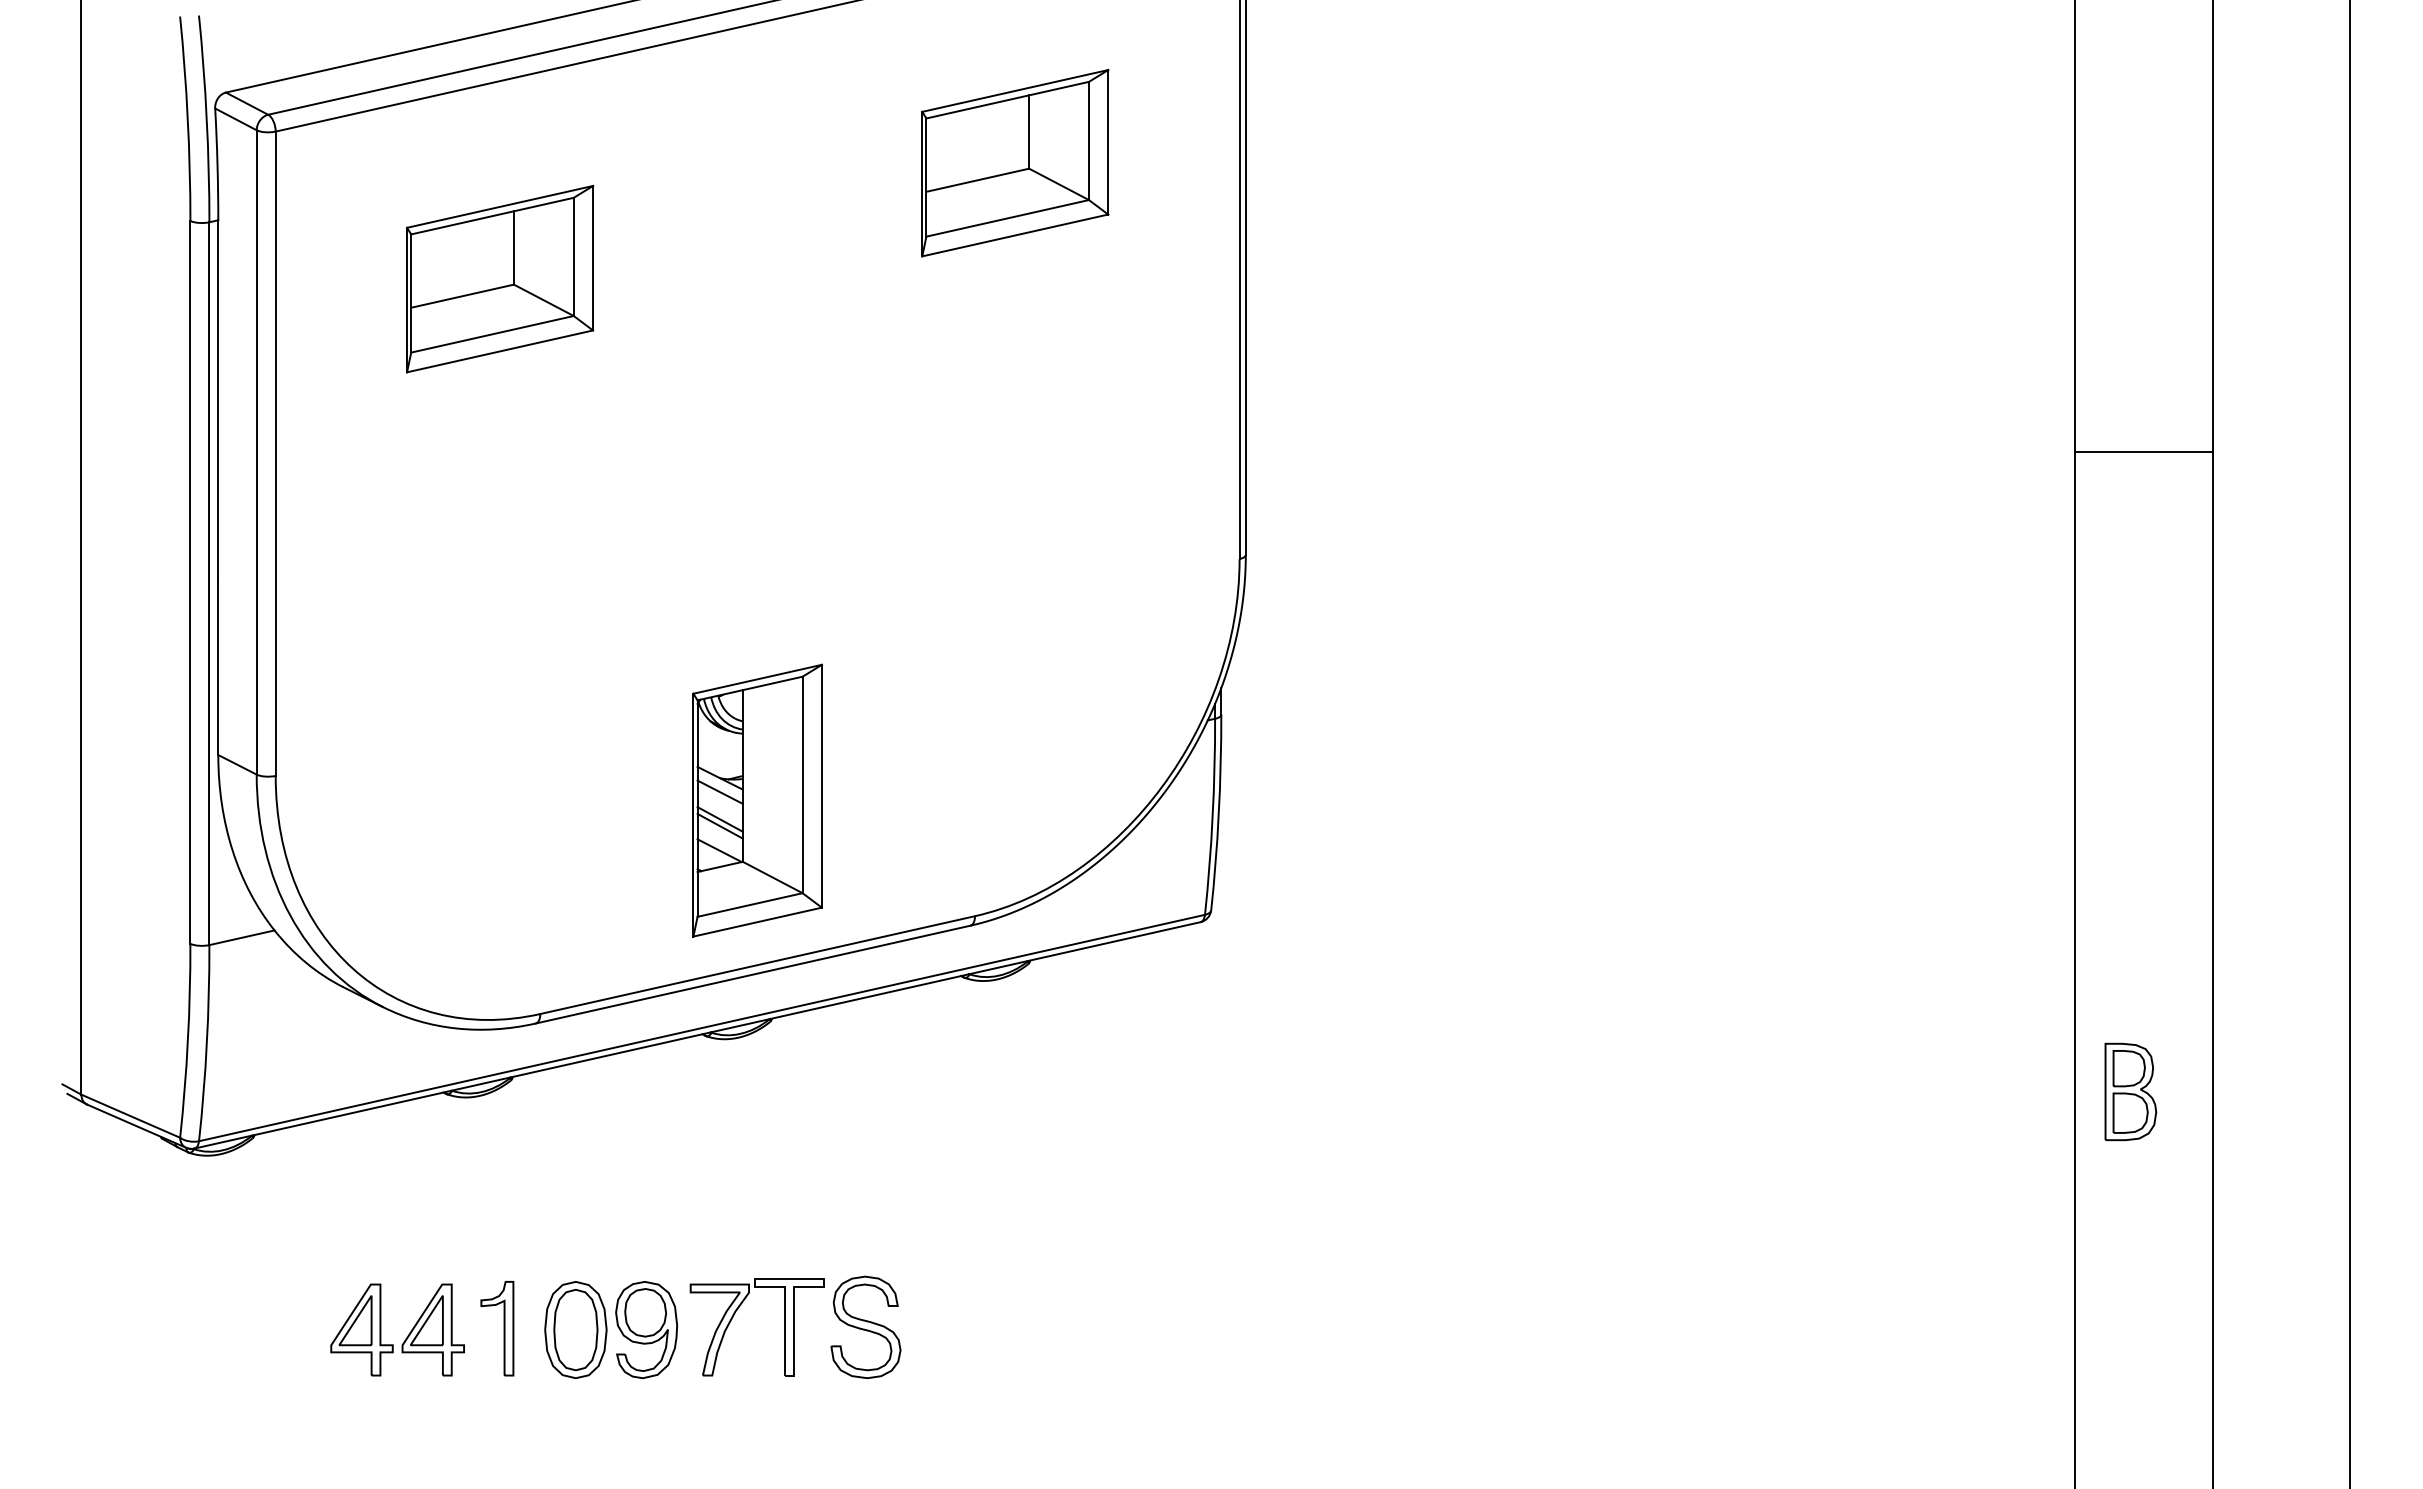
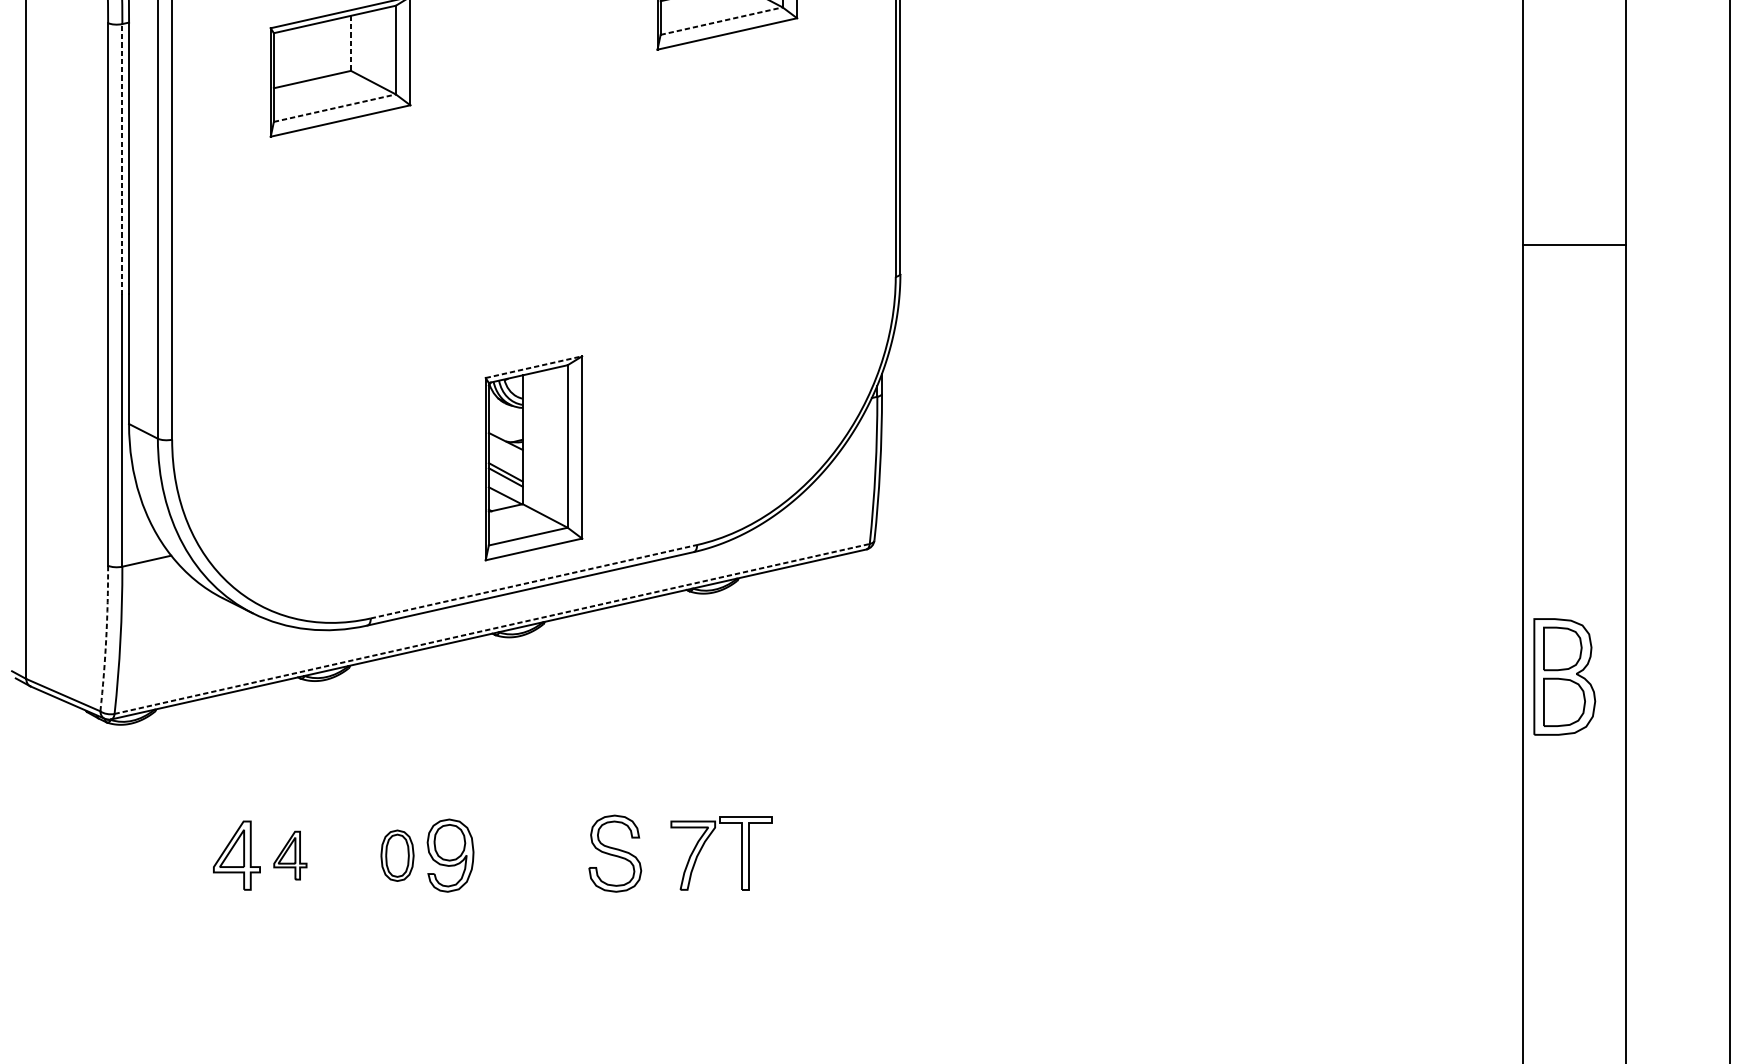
line: (1008, 218) -> (722, 21), solid -> dashed
line: (513, 247) -> (350, 43), solid -> dashed
line: (492, 334) -> (334, 108), solid -> dashed
line: (209, 402) -> (122, 159), solid -> dashed
line: (2143, 451) -> (1574, 244), moved
line: (757, 679) -> (533, 367), solid -> dashed
line: (719, 791) -> (505, 451), removed
line: (757, 965) -> (533, 582), solid -> dashed
line: (701, 1028) -> (491, 629), solid -> dashed
arc: (187, 1040) -> (105, 638), solid -> dashed
part: (2130, 1091) -> (1564, 676), size x1.6
part: (734, 1315) -> (704, 844), moved
part: (497, 1328) -> (338, 854), removed
part: (432, 1329) -> (289, 855), size x0.7
part: (575, 1330) -> (397, 856), size x0.7

